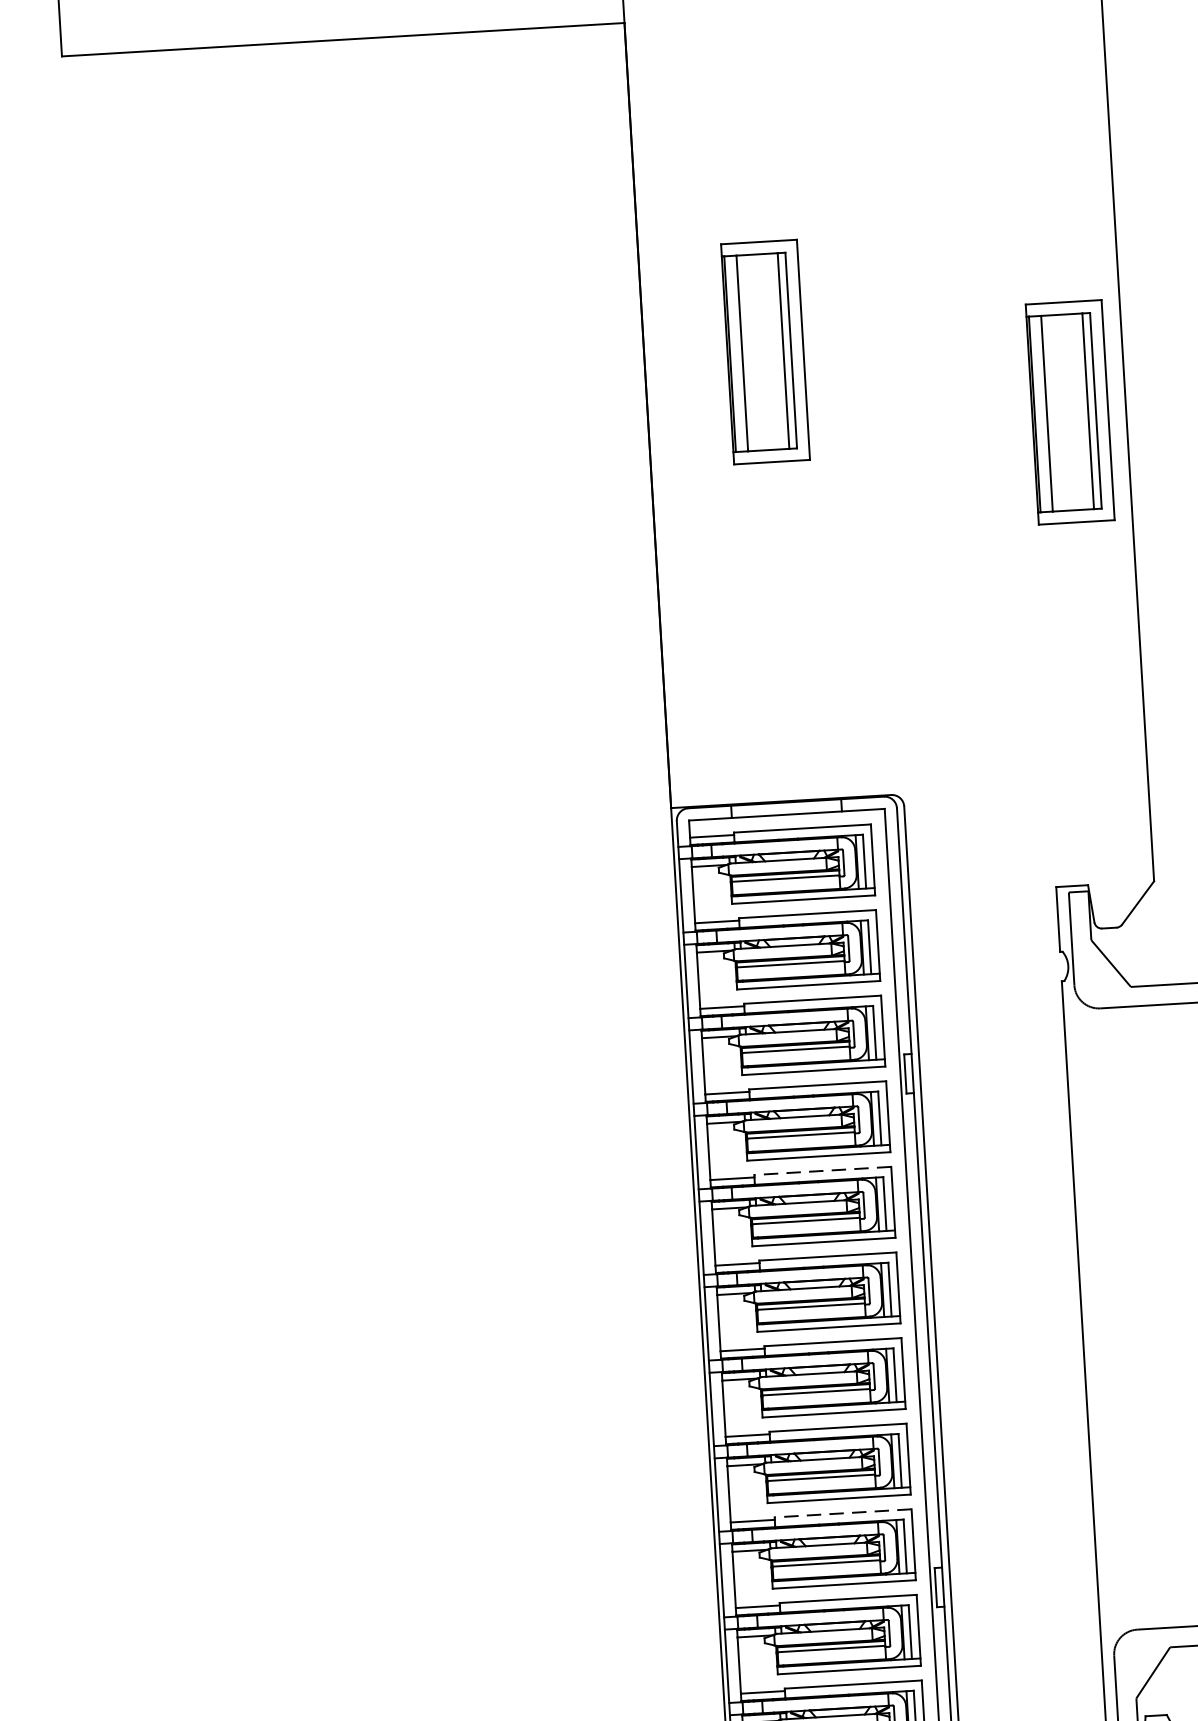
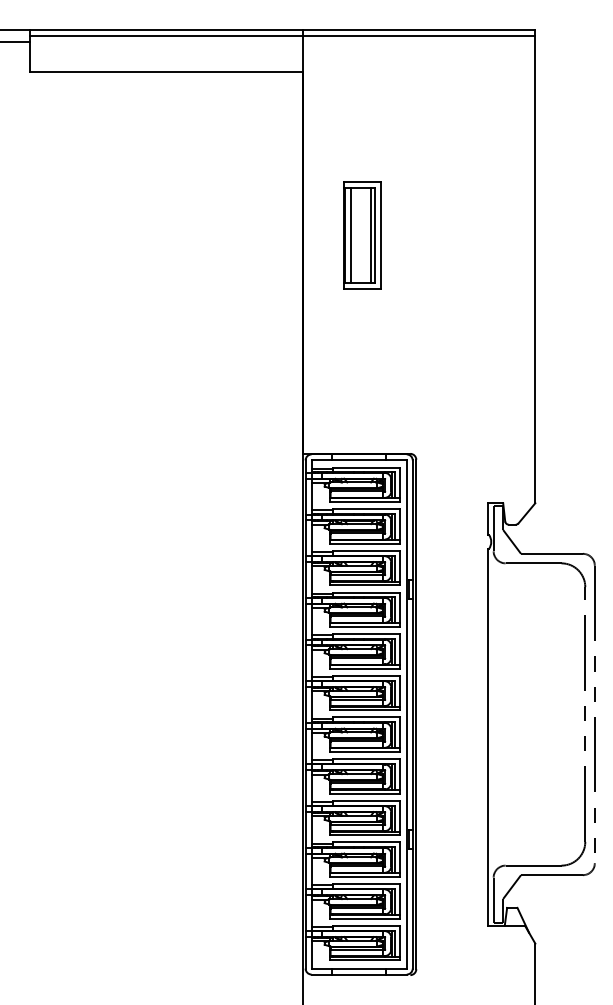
part: (1070, 412) -> (508, 273), removed
line: (821, 1171) -> (365, 634), dashed -> solid
line: (841, 1512) -> (365, 800), dashed -> solid

